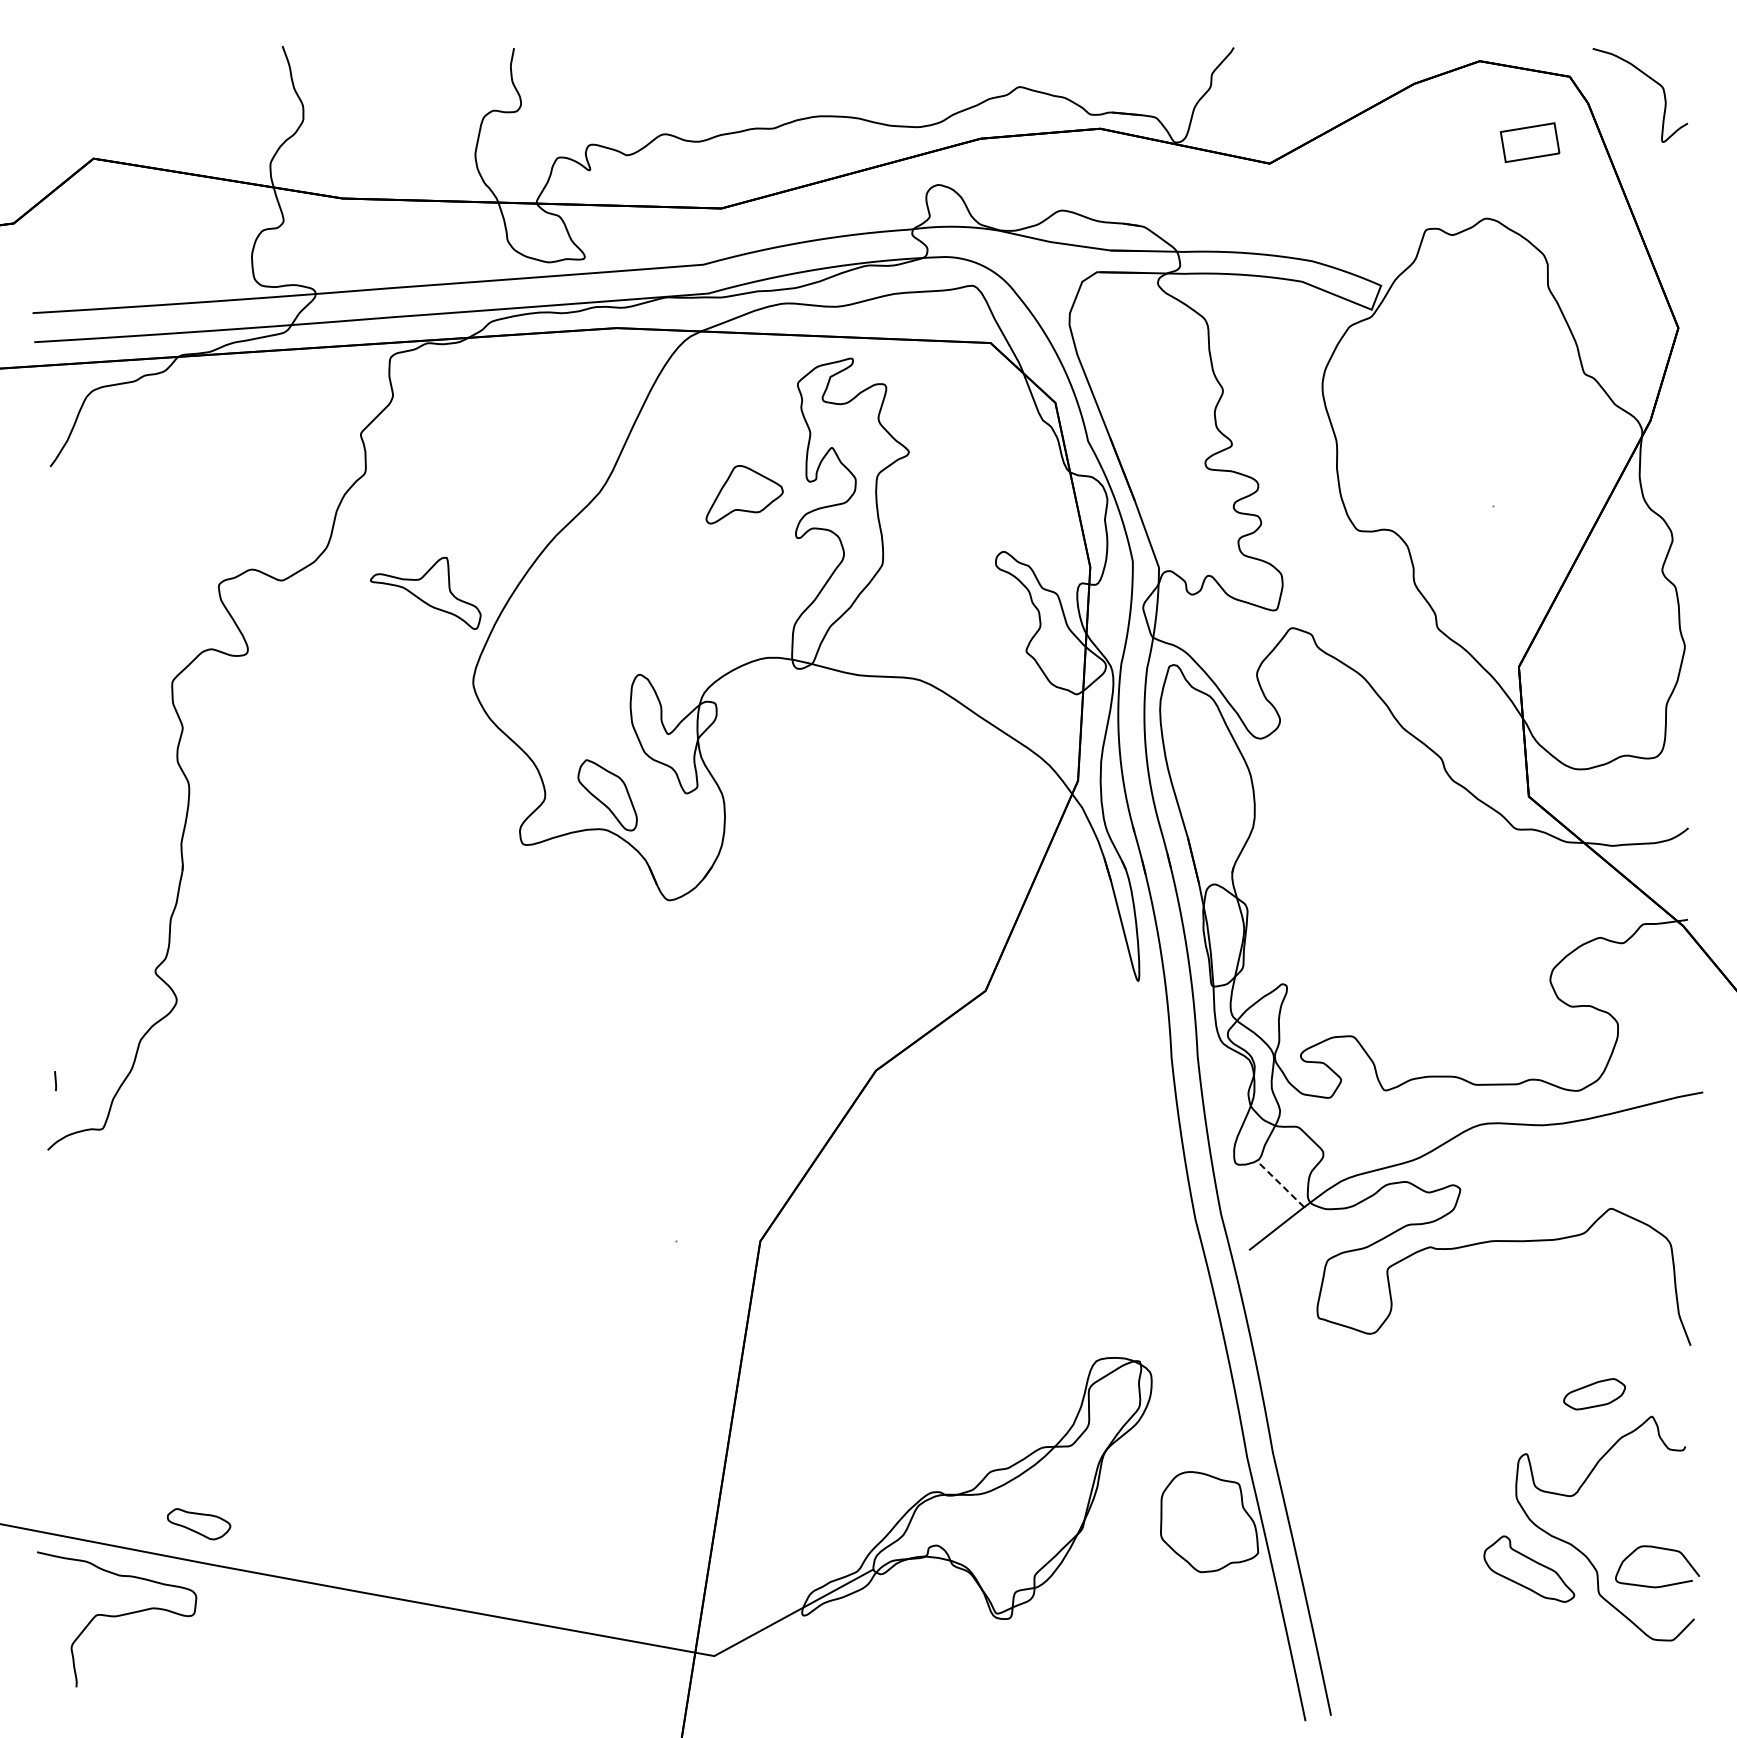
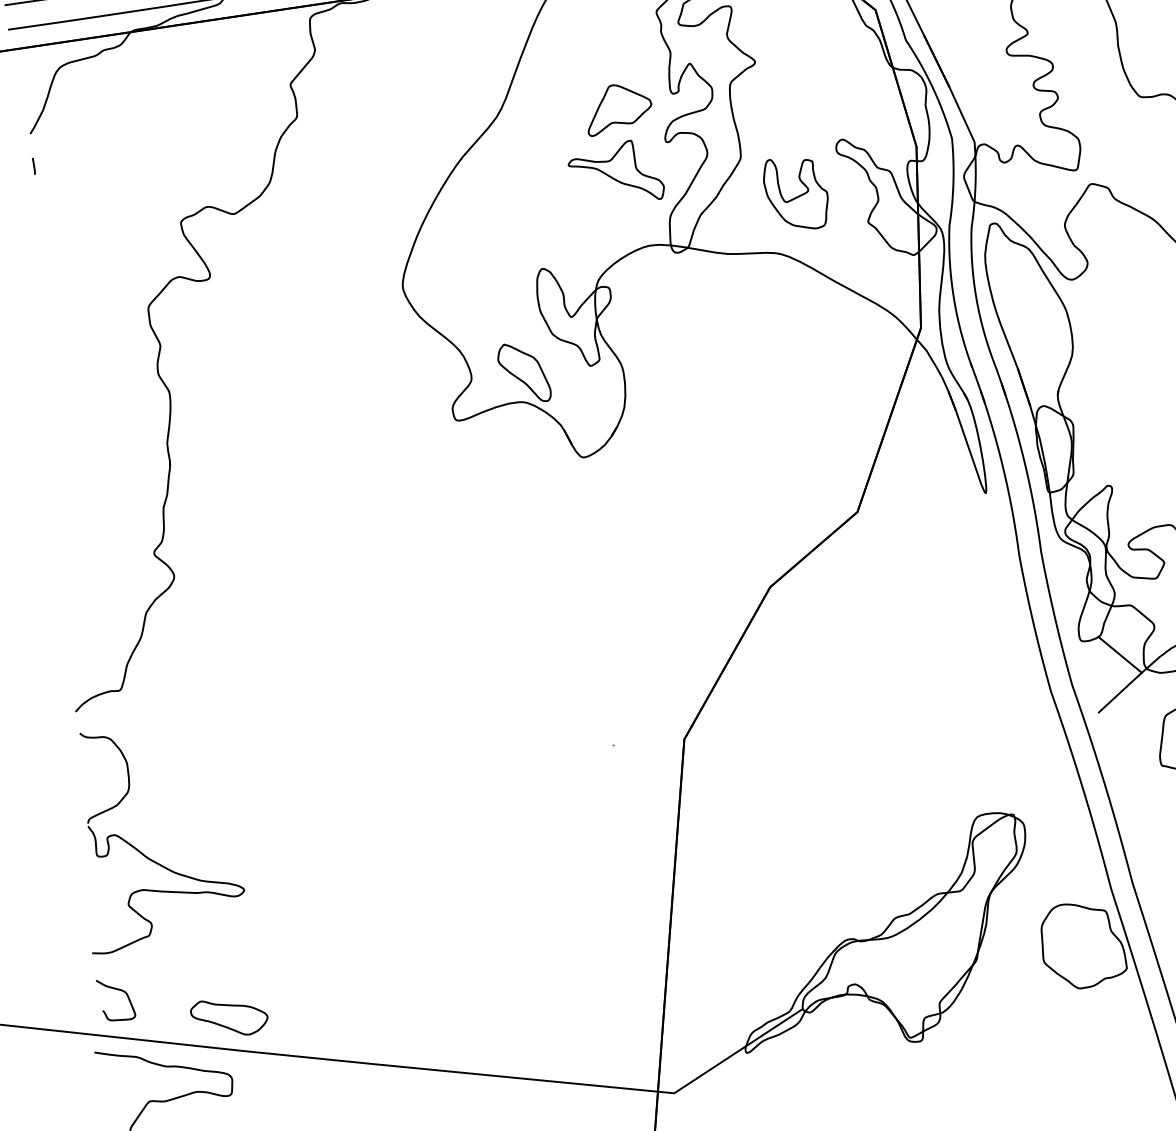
part: (425, 592) -> (615, 171), moved
part: (944, 610) -> (796, 193), added
line: (55, 1081) -> (33, 166), moved
line: (1280, 1183) -> (1120, 654), dashed -> solid
part: (116, 1325) -> (145, 855), added
curve: (70, 1481) -> (117, 990), added
part: (198, 1523) -> (228, 1017), size x1.43

